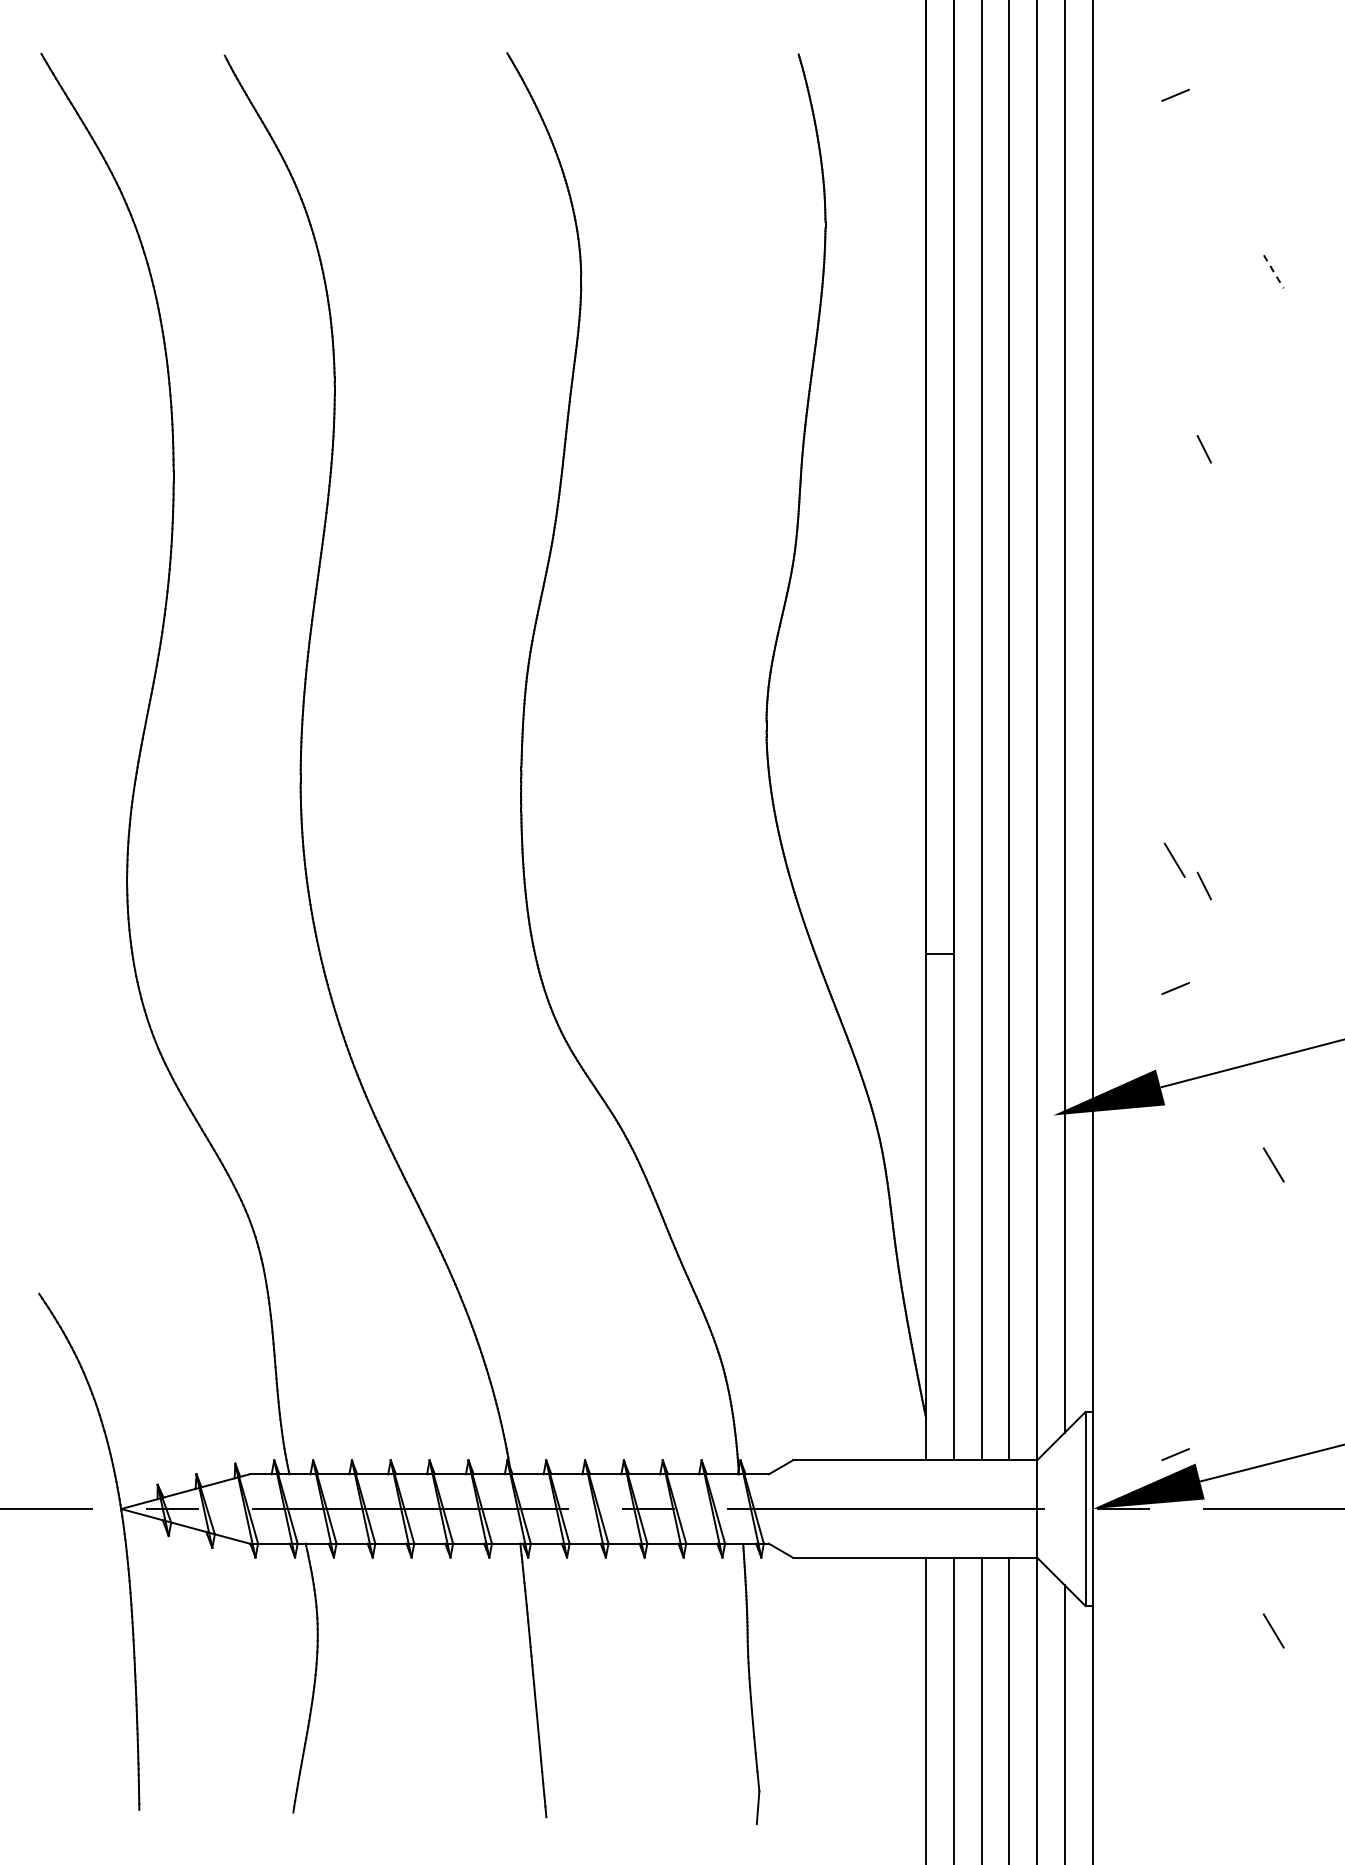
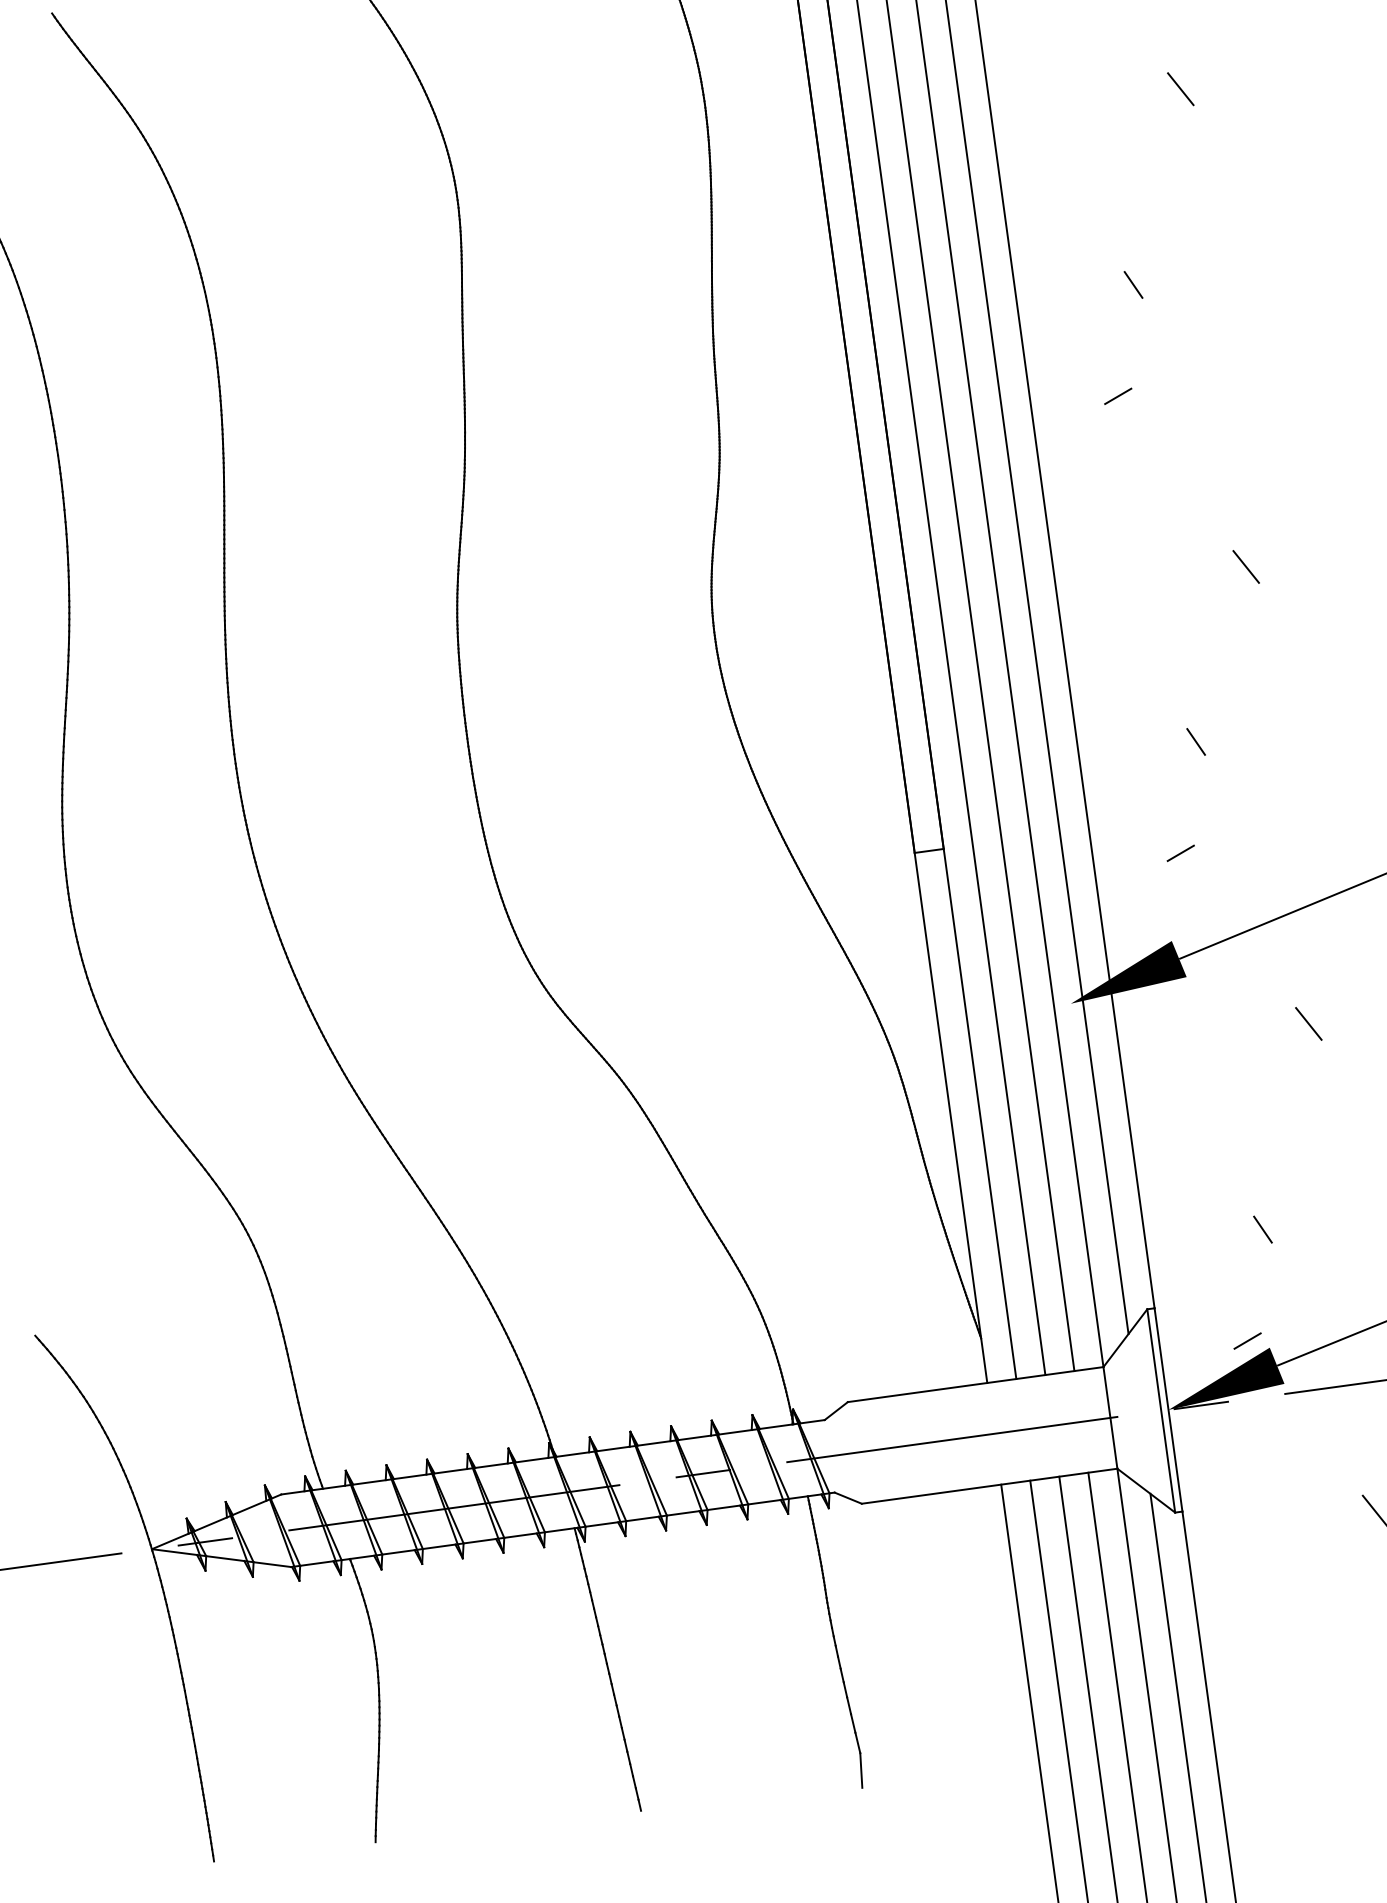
line: (1274, 272) -> (1181, 89), dashed -> solid
line: (1175, 551) -> (1118, 396), added
line: (1174, 859) -> (1245, 566), moved
line: (1203, 1351) -> (1262, 1229), added

